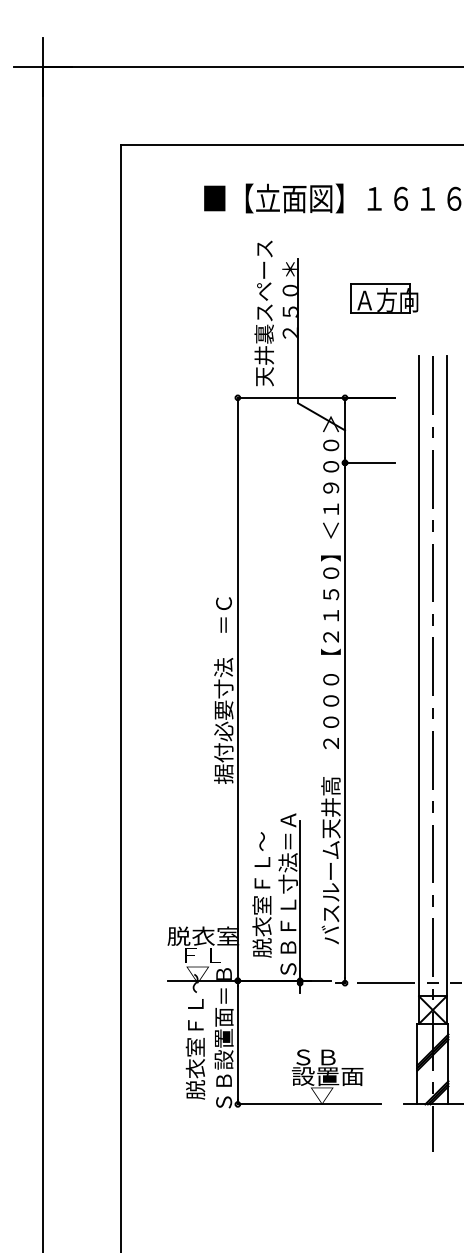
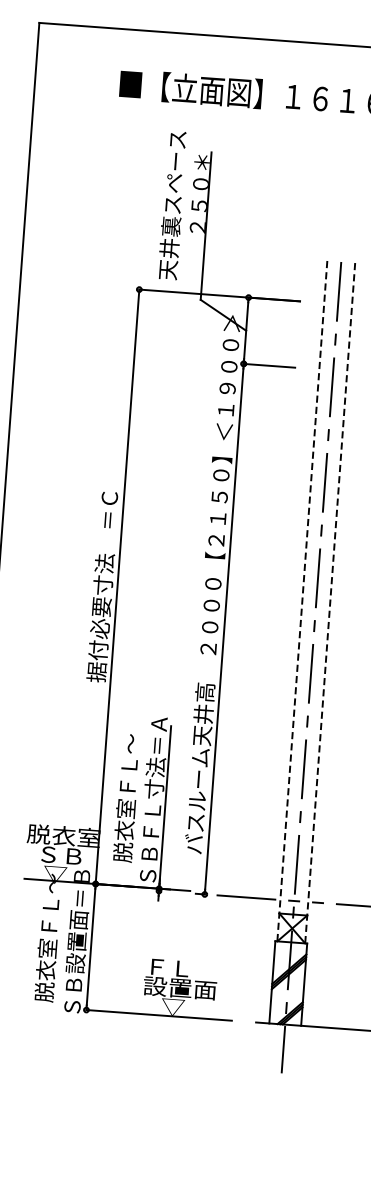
part: (384, 298) -> (296, 199), removed
line: (419, 690) -> (302, 601), solid -> dashed
line: (446, 690) -> (330, 603), solid -> dashed
text: (202, 955) -> (61, 855), ＦＬ -> ＳＢ
text: (315, 1057) -> (169, 968), ＳＢ -> ＦＬ

